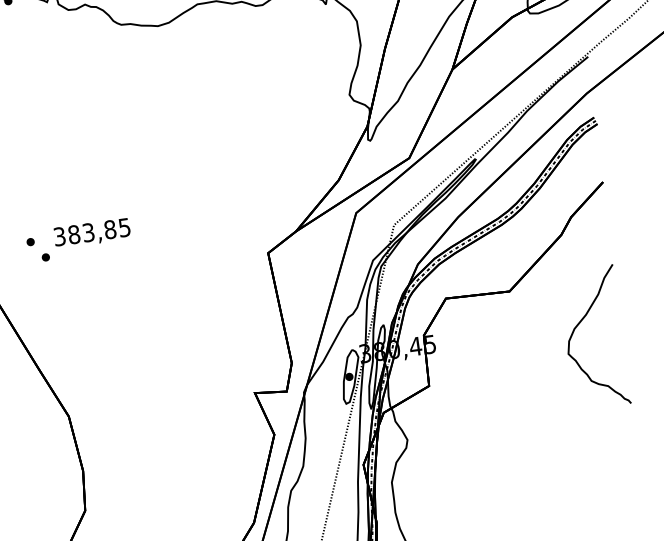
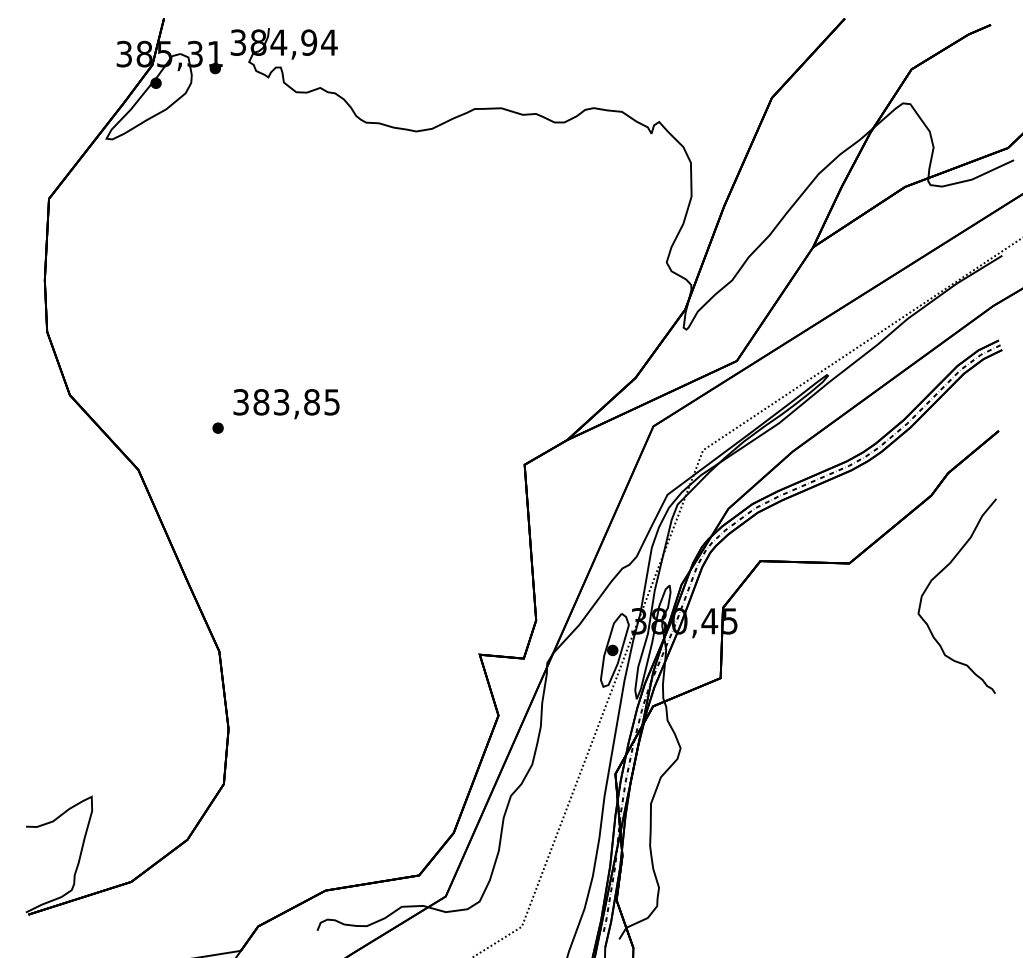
part: (30, 241) -> (199, 403), removed
curve: (578, 325) -> (937, 576), moved

